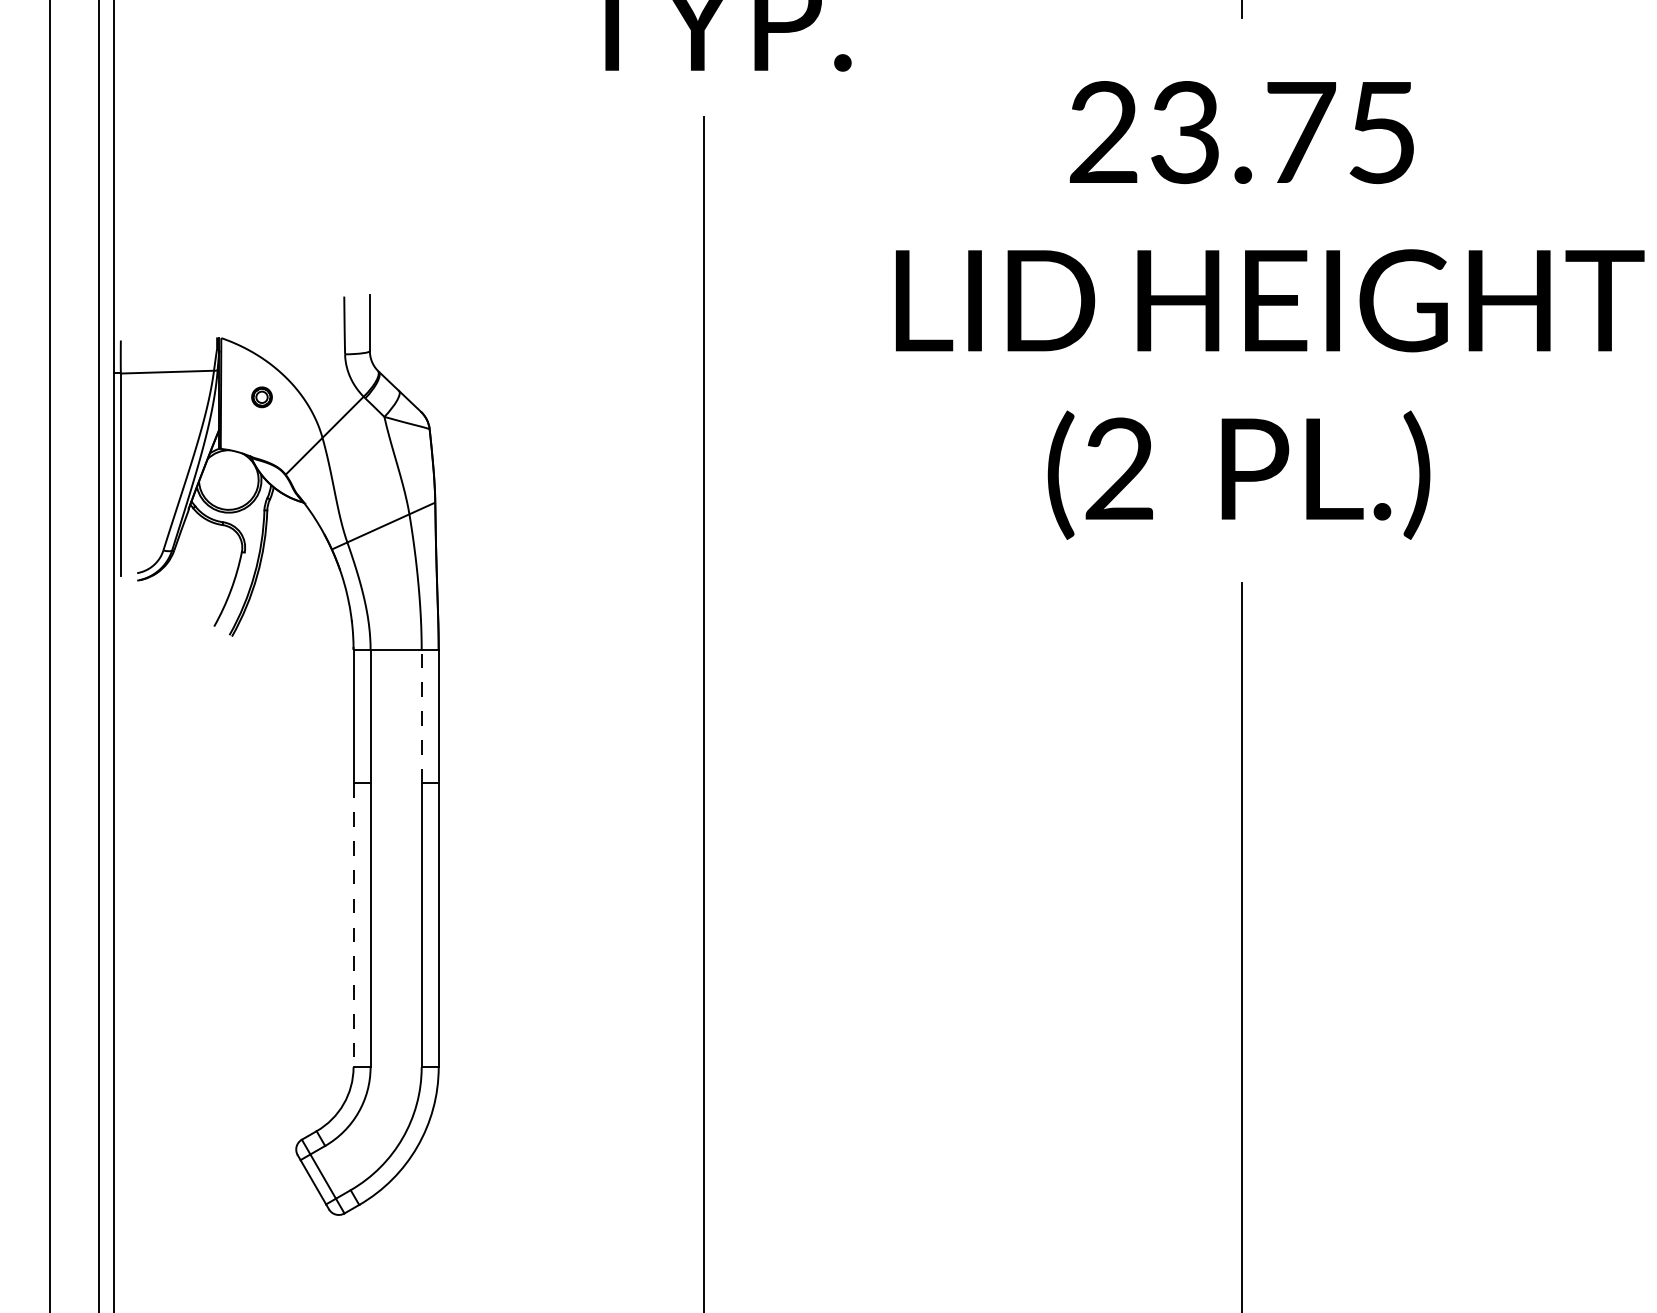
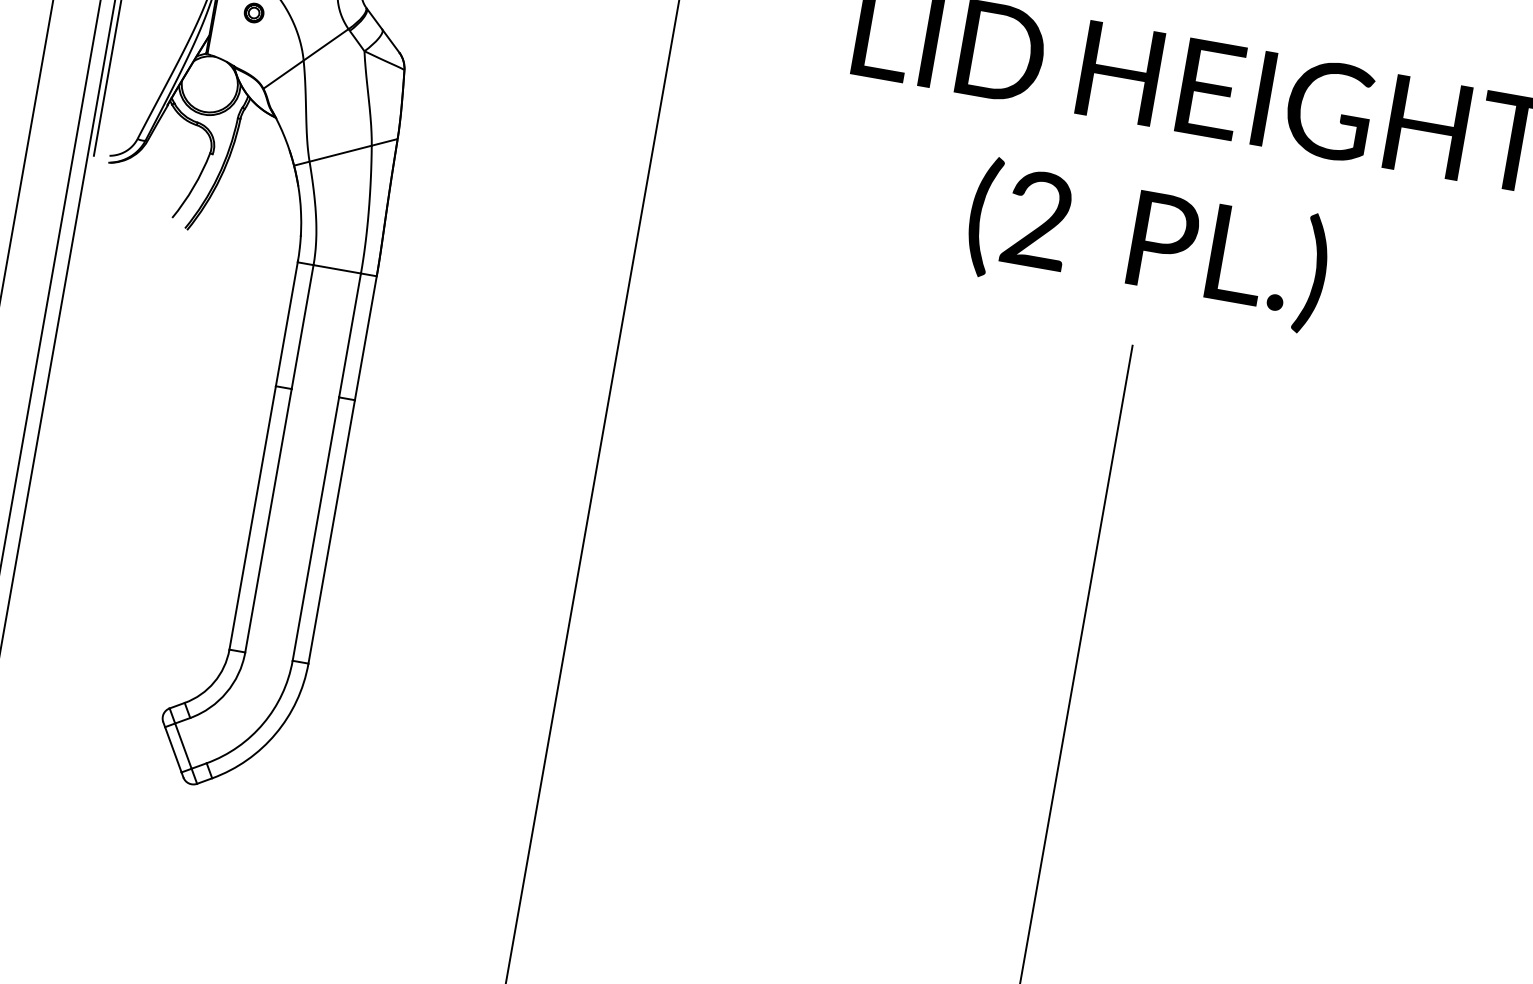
line: (421, 716) -> (349, 335), dashed -> solid
line: (353, 925) -> (252, 518), dashed -> solid

